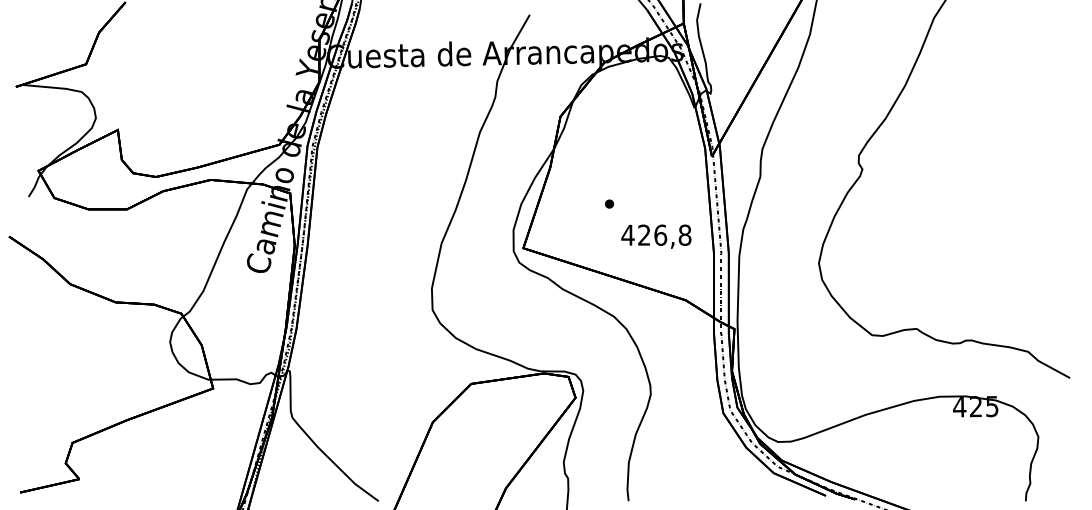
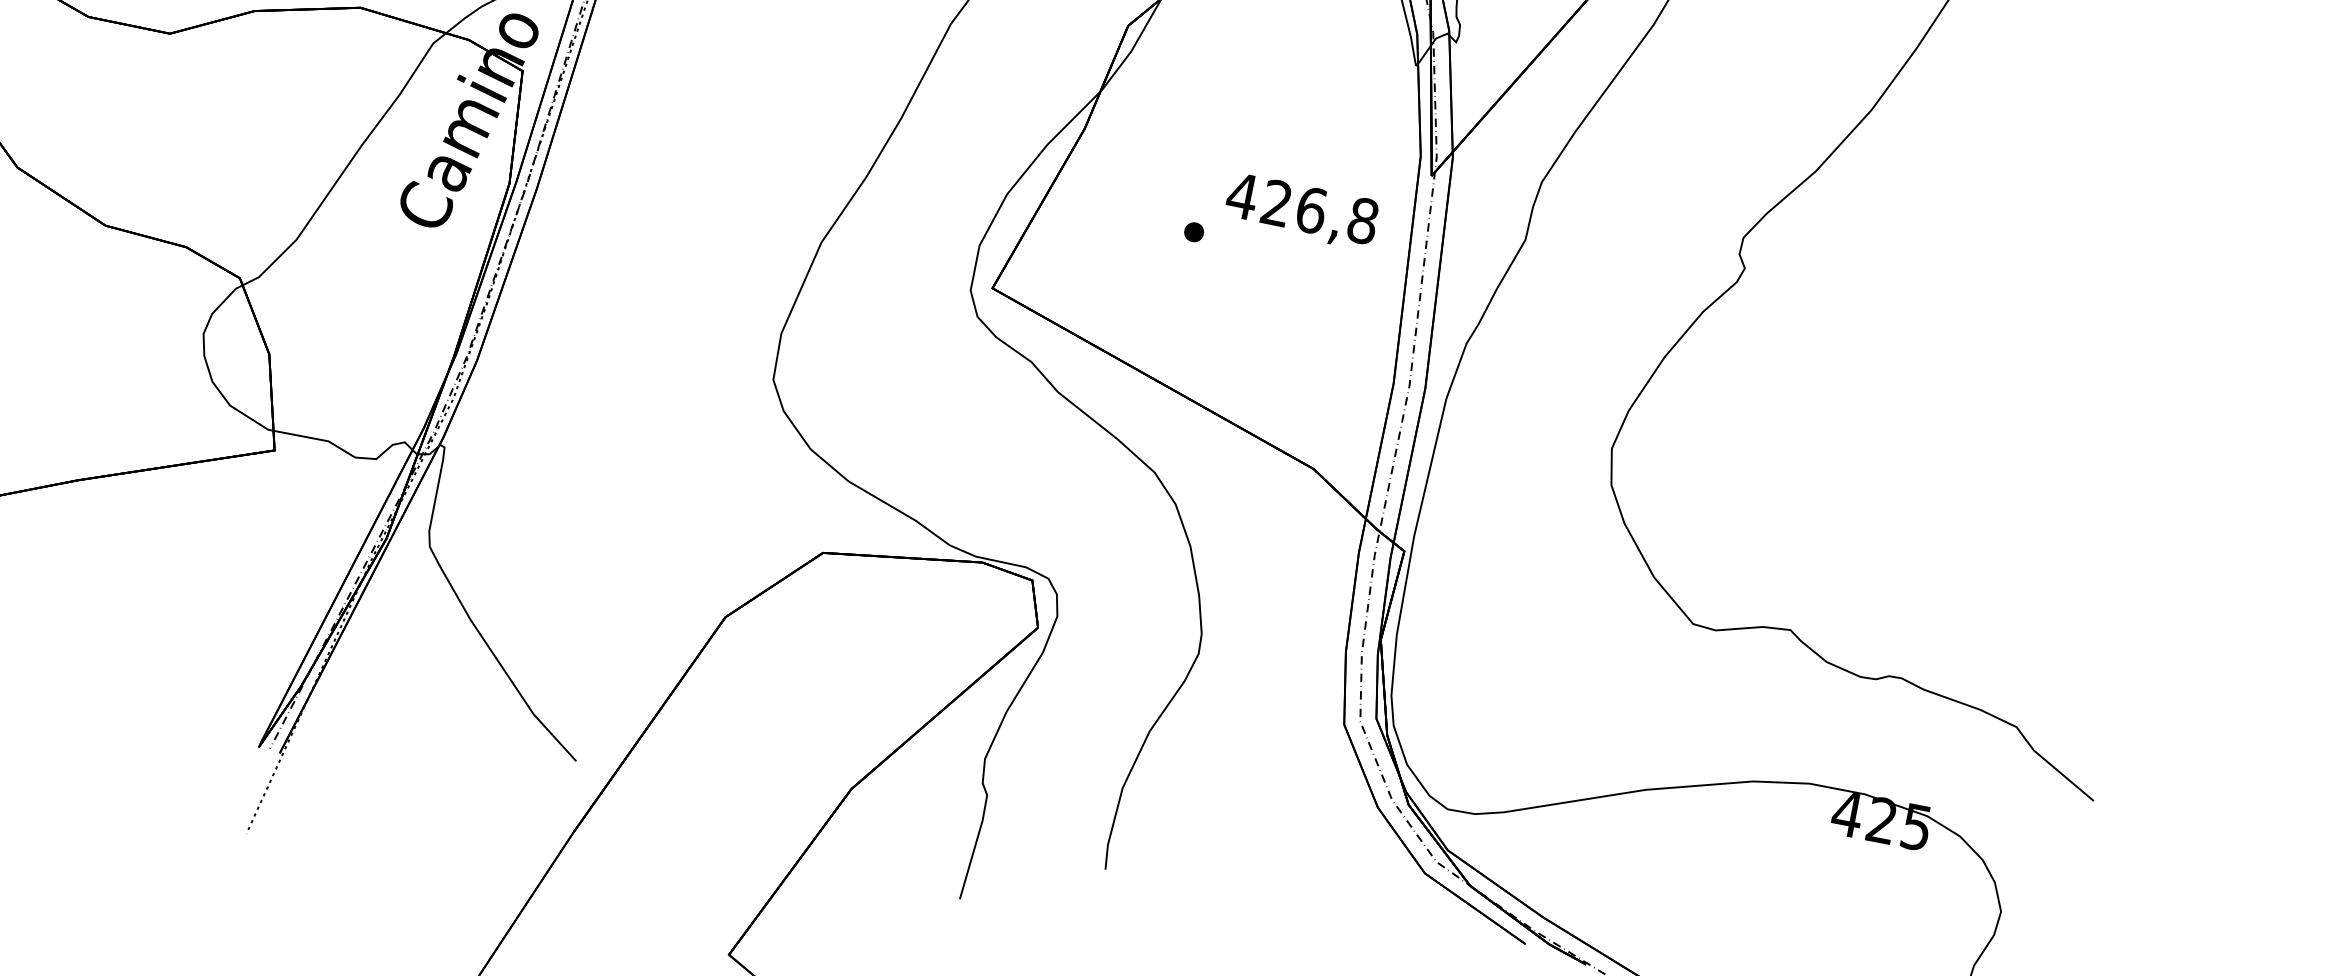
text: (656, 236) -> (1302, 211), moved

